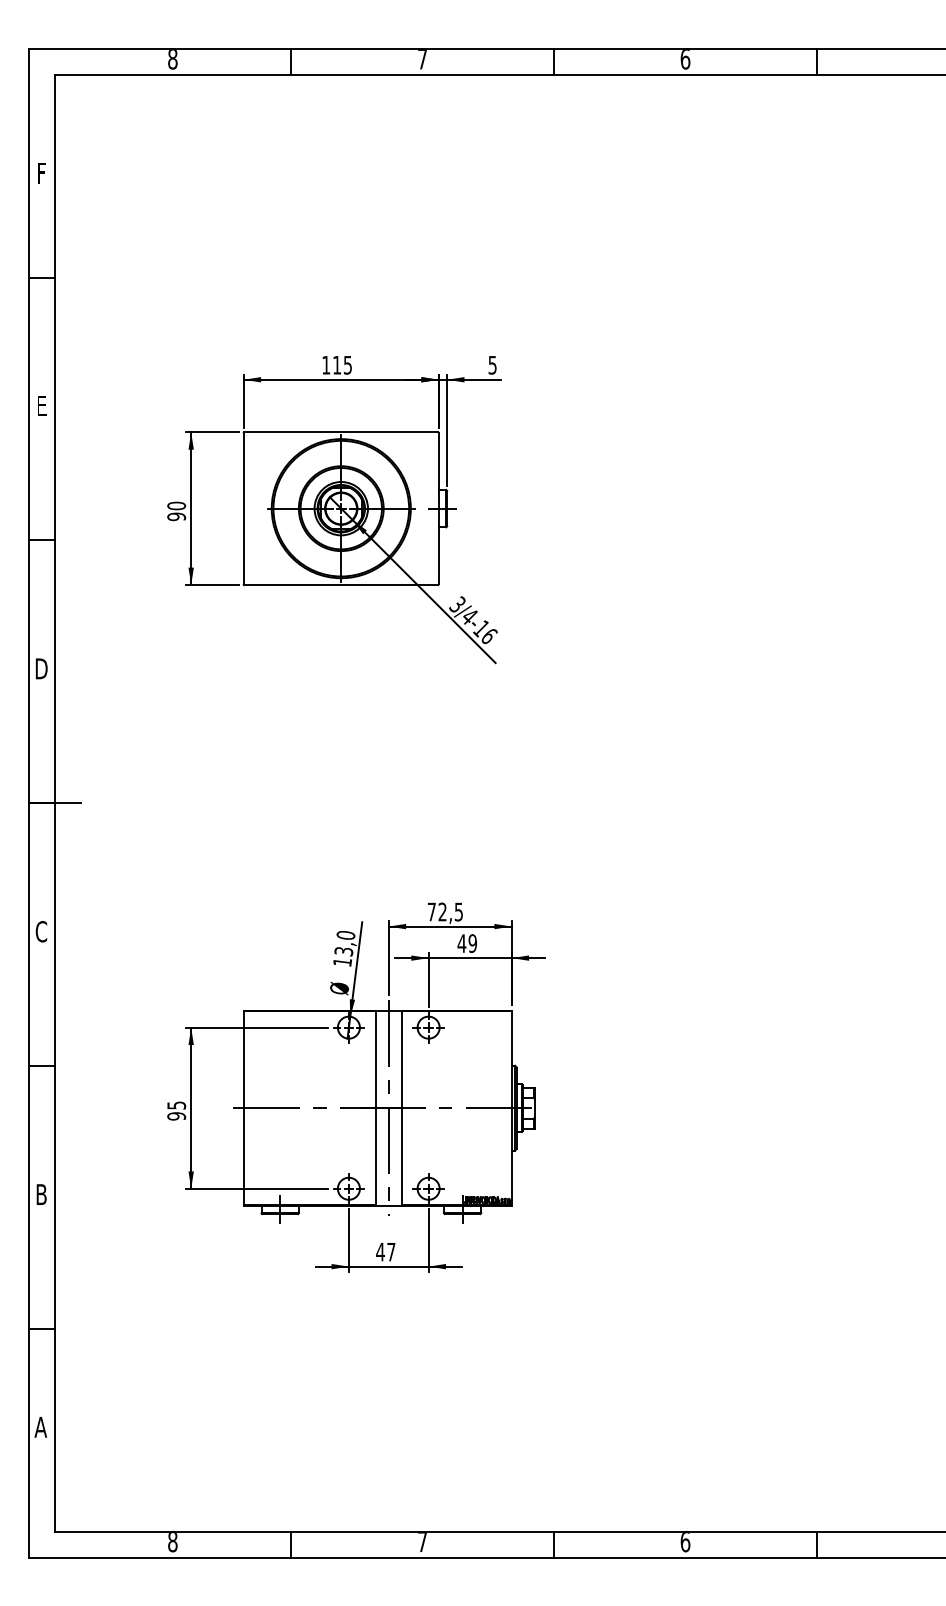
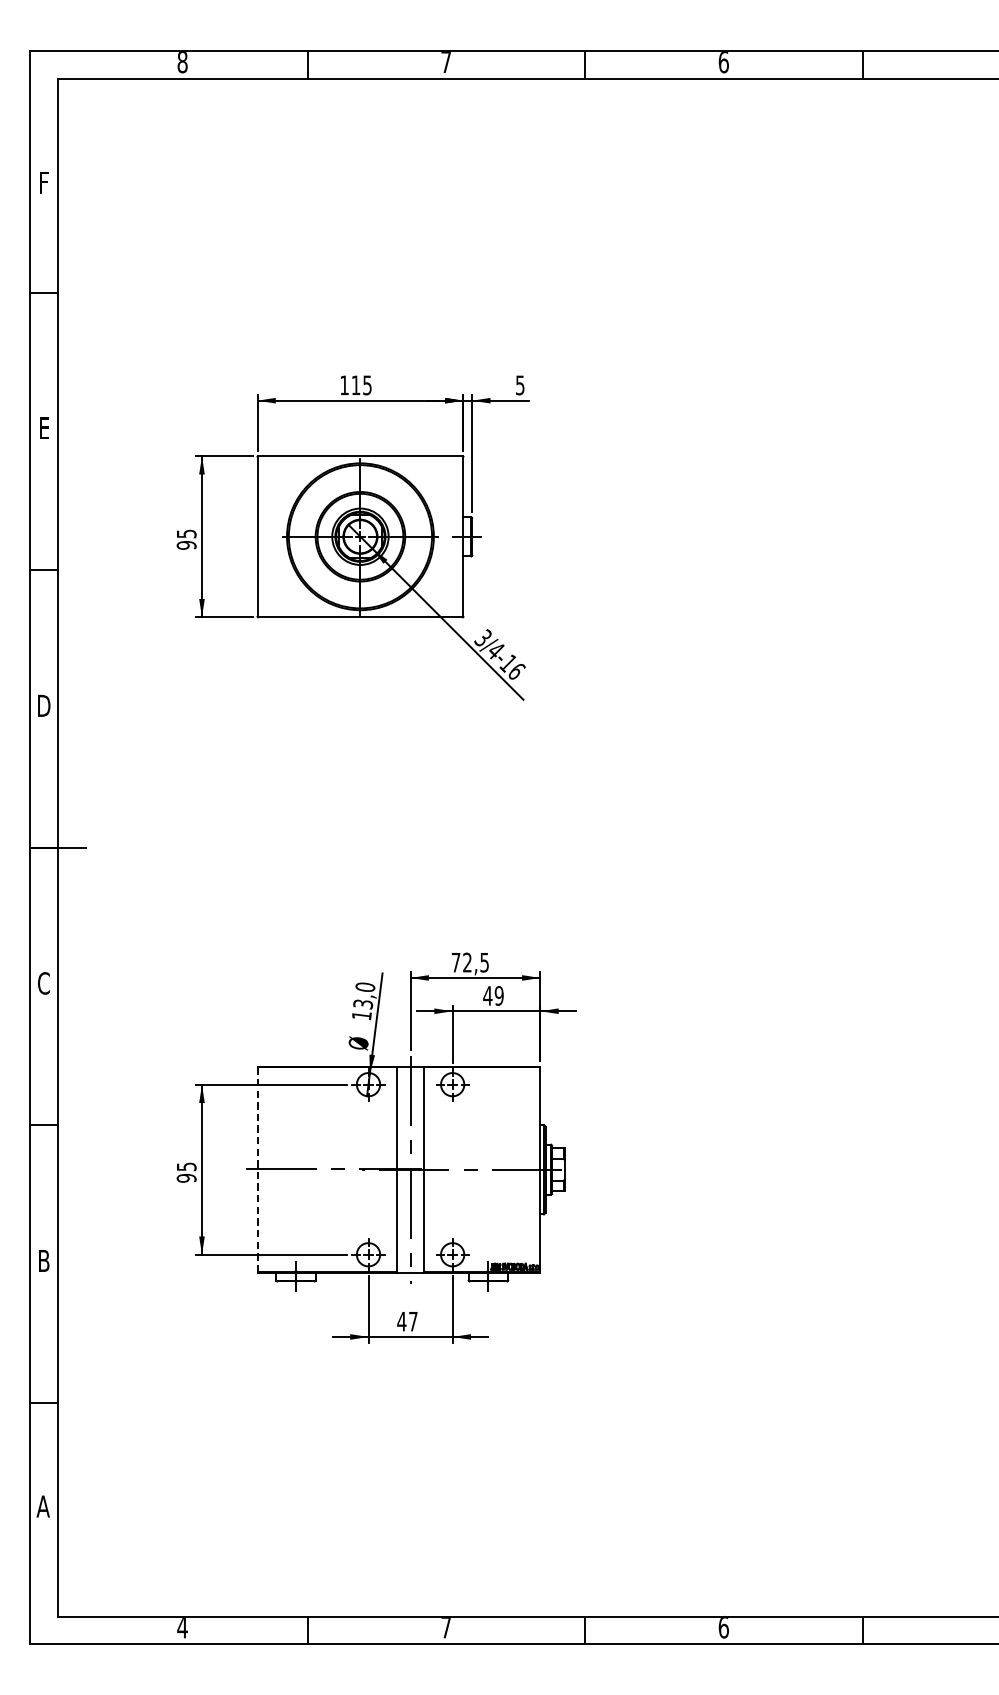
text: (176, 505) -> (186, 533), 90 -> 95
line: (243, 1107) -> (257, 1168), solid -> dashed
text: (172, 1541) -> (182, 1627), 8 -> 4

